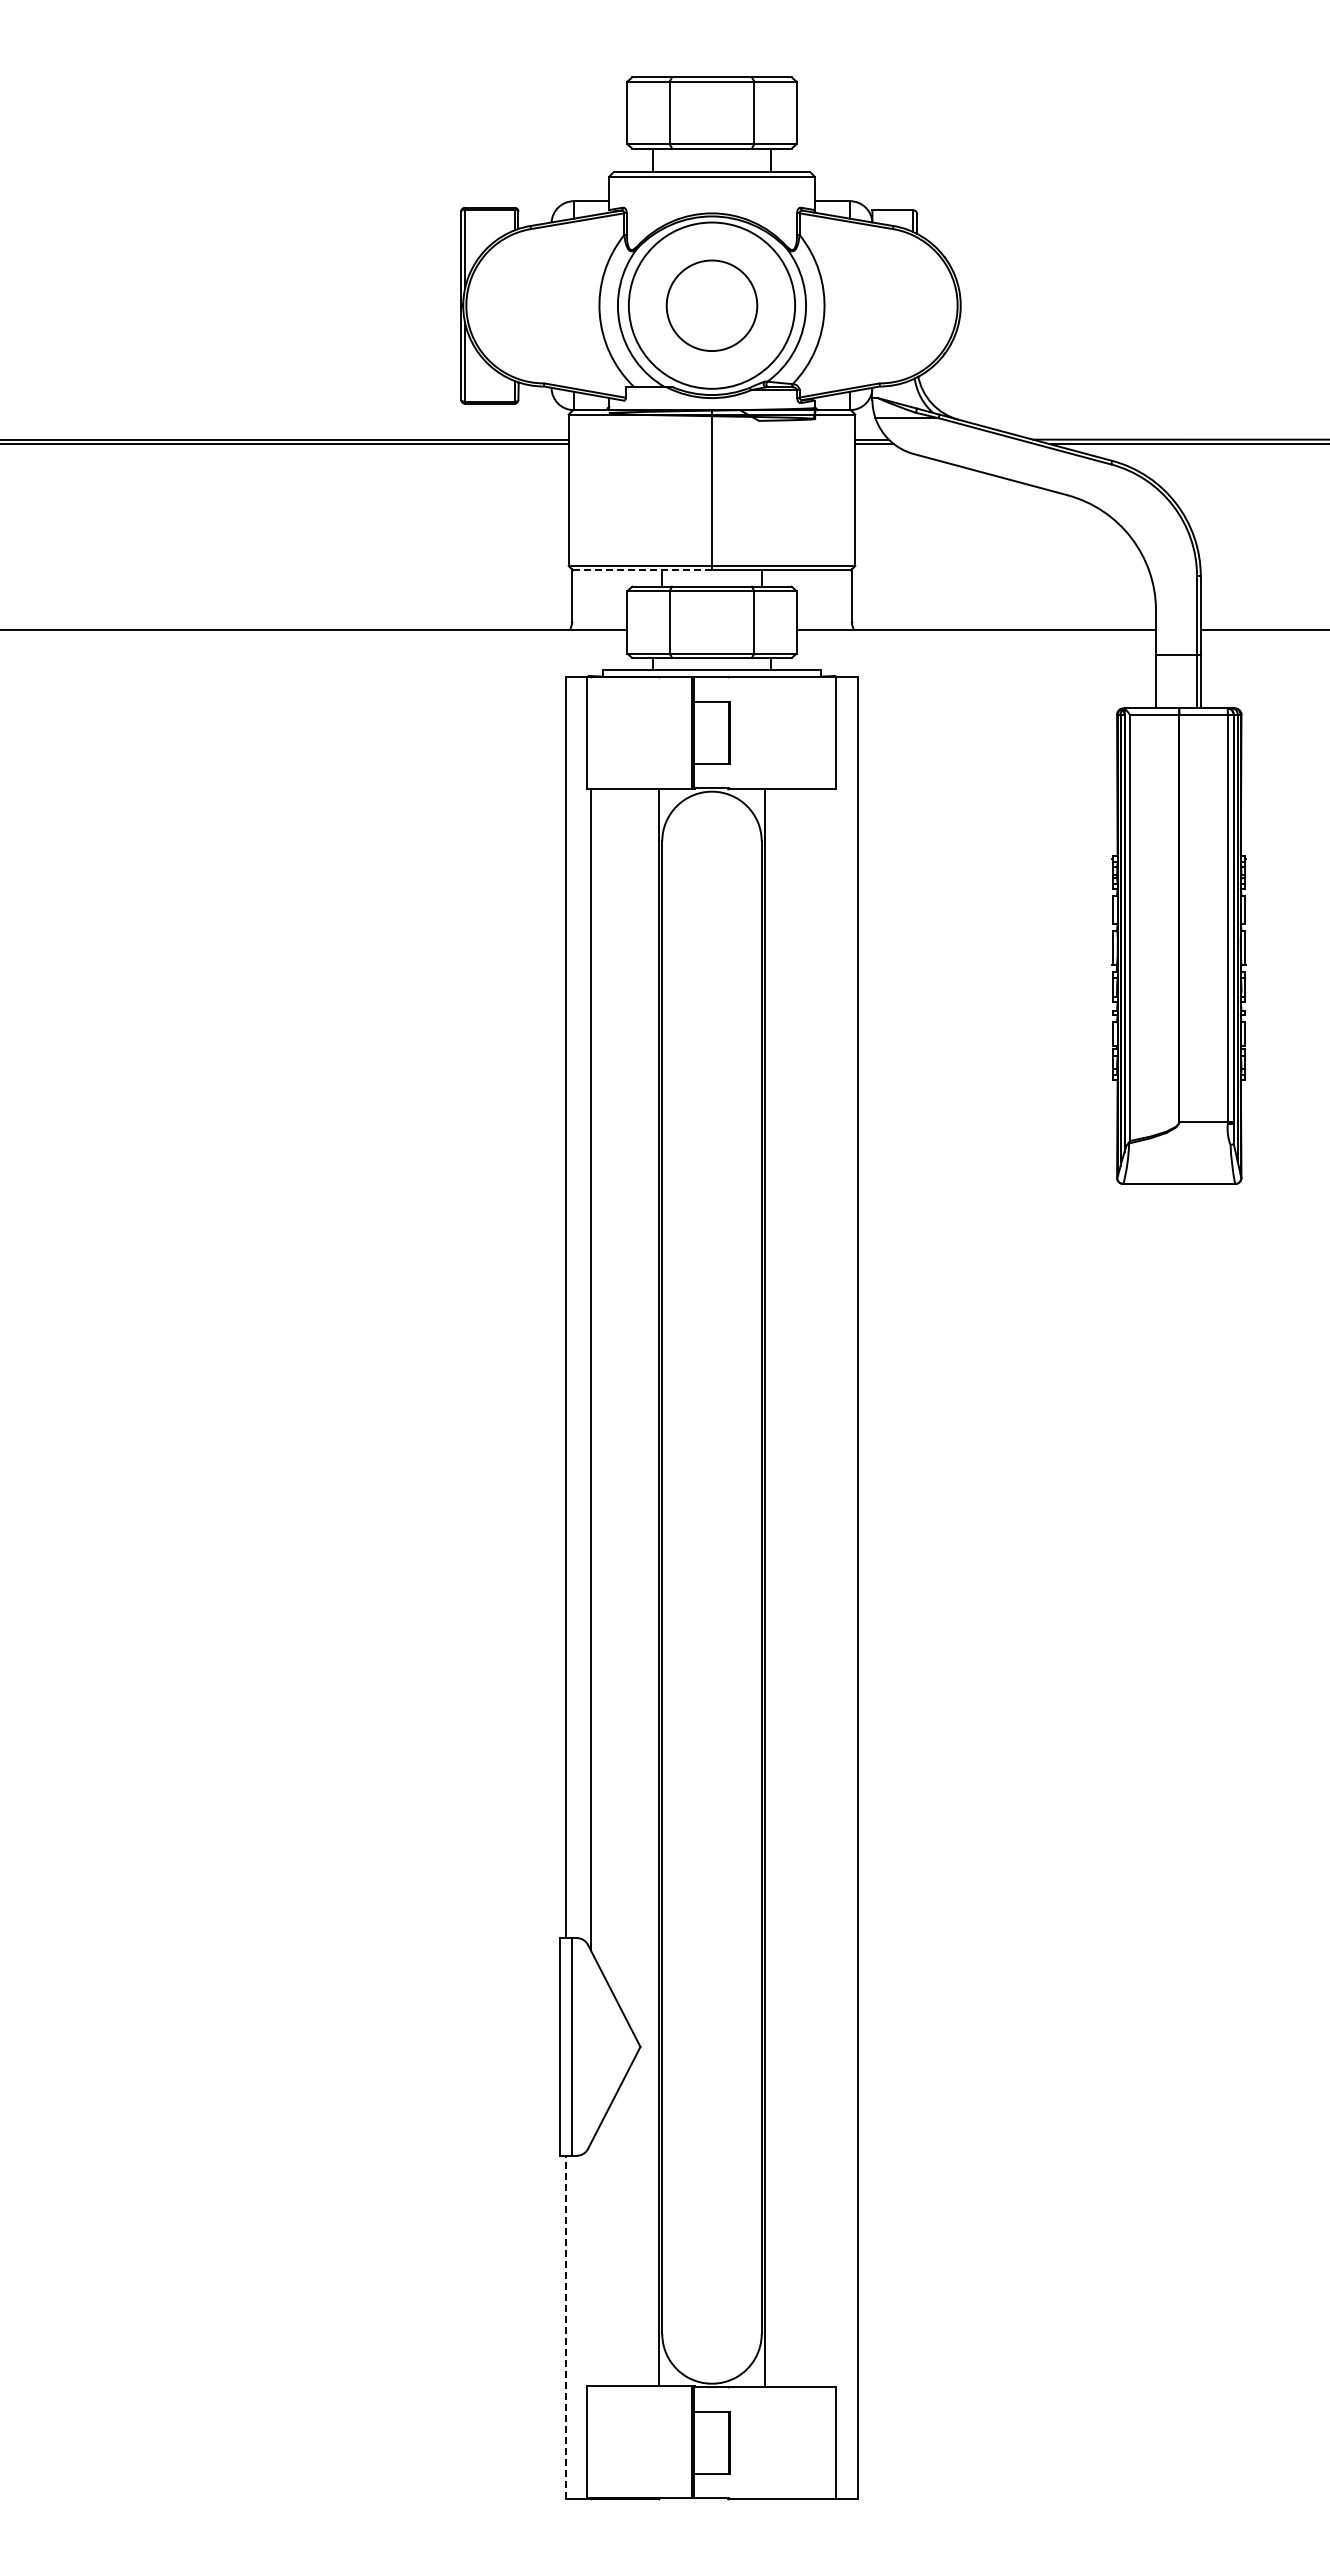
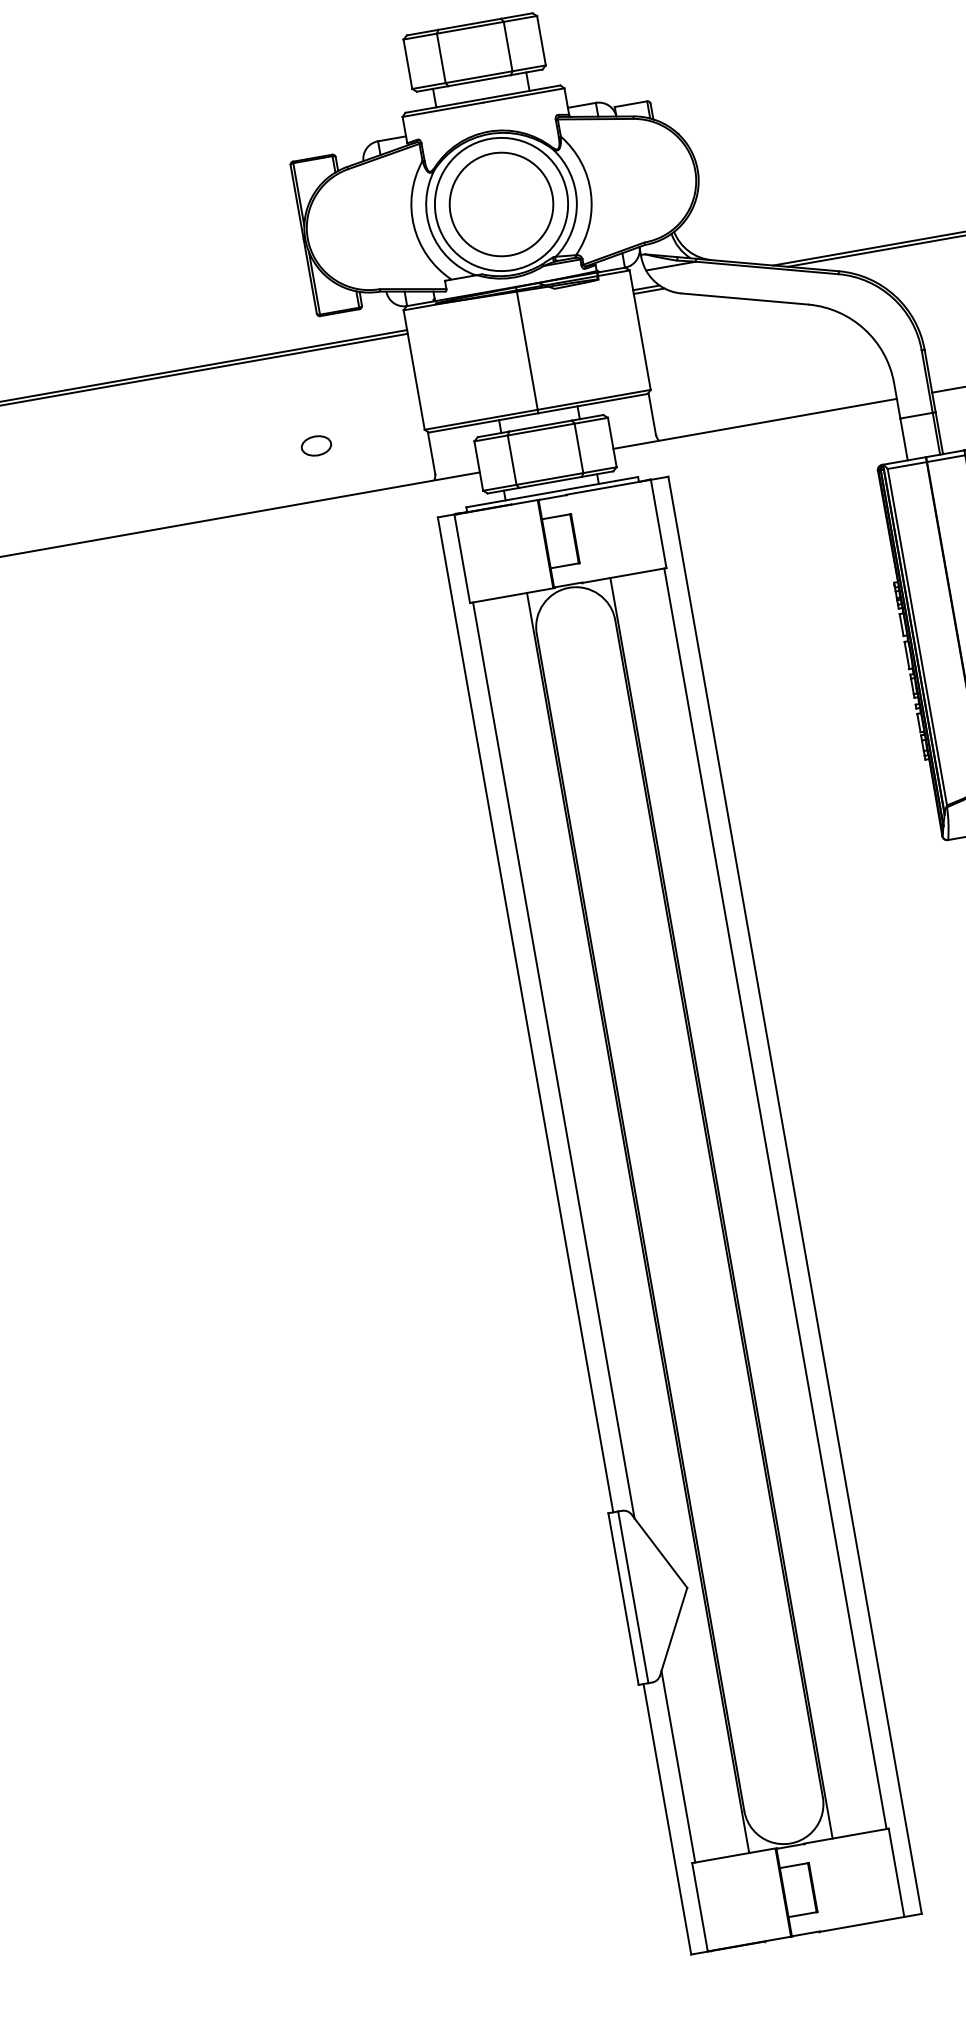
circle: (711, 305) -> (501, 204), size x1.43
part: (431, 562) -> (316, 446), added
line: (642, 570) -> (483, 423), dashed -> solid
line: (833, 1587) -> (775, 1198), added
line: (590, 2264) -> (678, 1766), added
line: (565, 2326) -> (667, 1818), dashed -> solid

